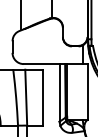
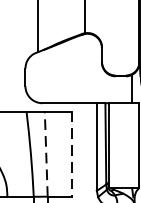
line: (26, 97) -> (46, 154), solid -> dashed
line: (43, 97) -> (72, 154), solid -> dashed

